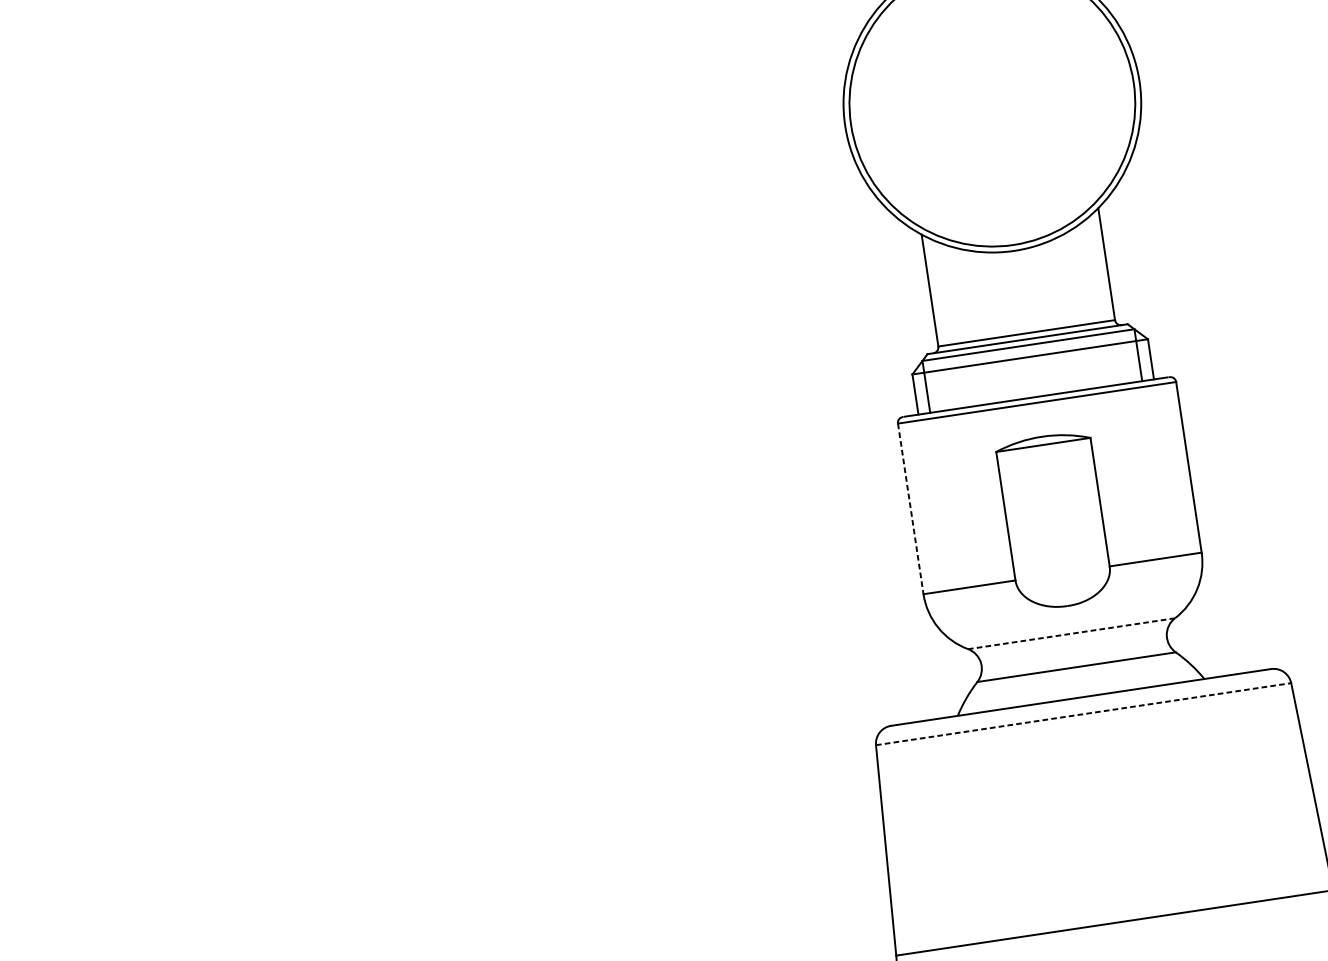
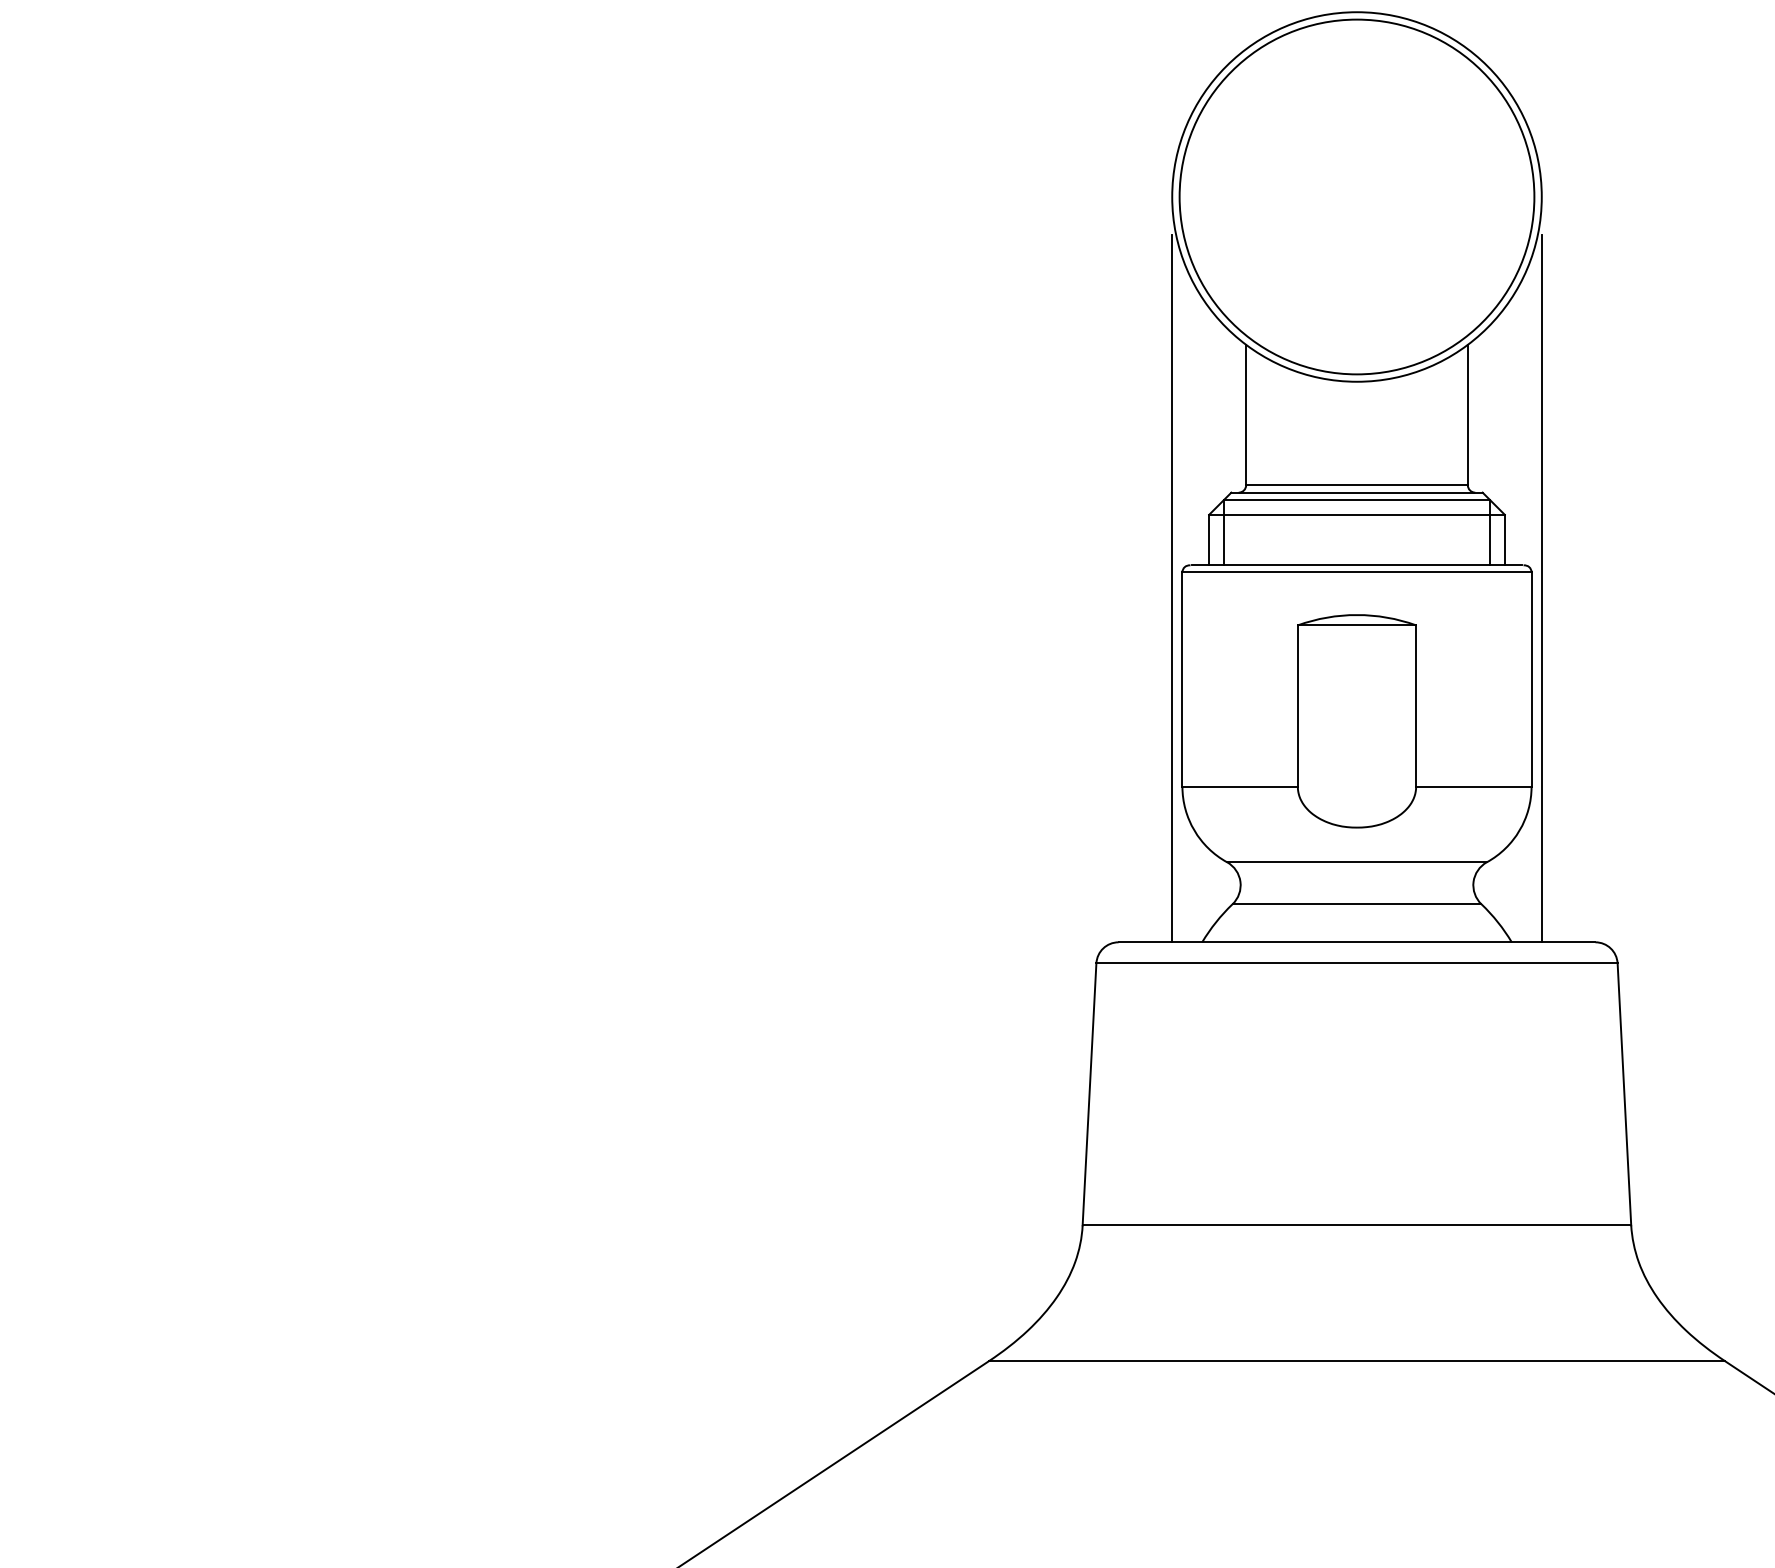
line: (1185, 393) -> (1541, 588), added
line: (892, 437) -> (1172, 588), added
line: (910, 509) -> (1182, 680), dashed -> solid
line: (1072, 633) -> (1357, 862), dashed -> solid
line: (1084, 714) -> (1357, 963), dashed -> solid

